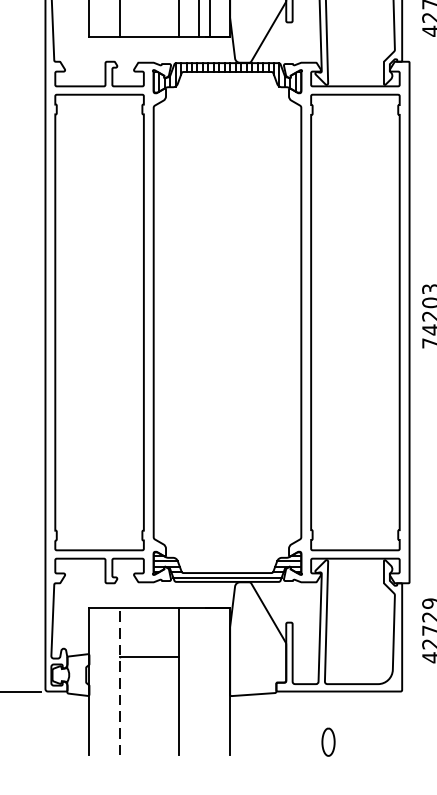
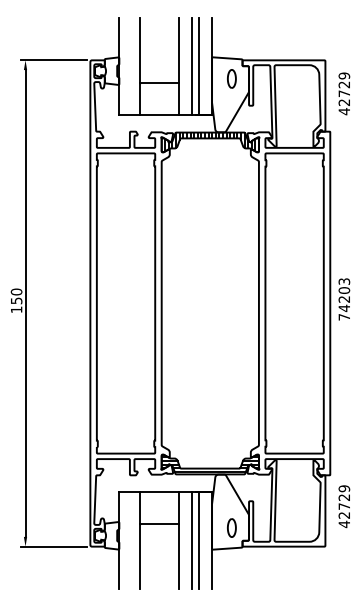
line: (198, 680) -> (191, 539), added
line: (211, 680) -> (199, 539), added
line: (120, 682) -> (139, 540), dashed -> solid
part: (327, 741) -> (231, 527), moved

